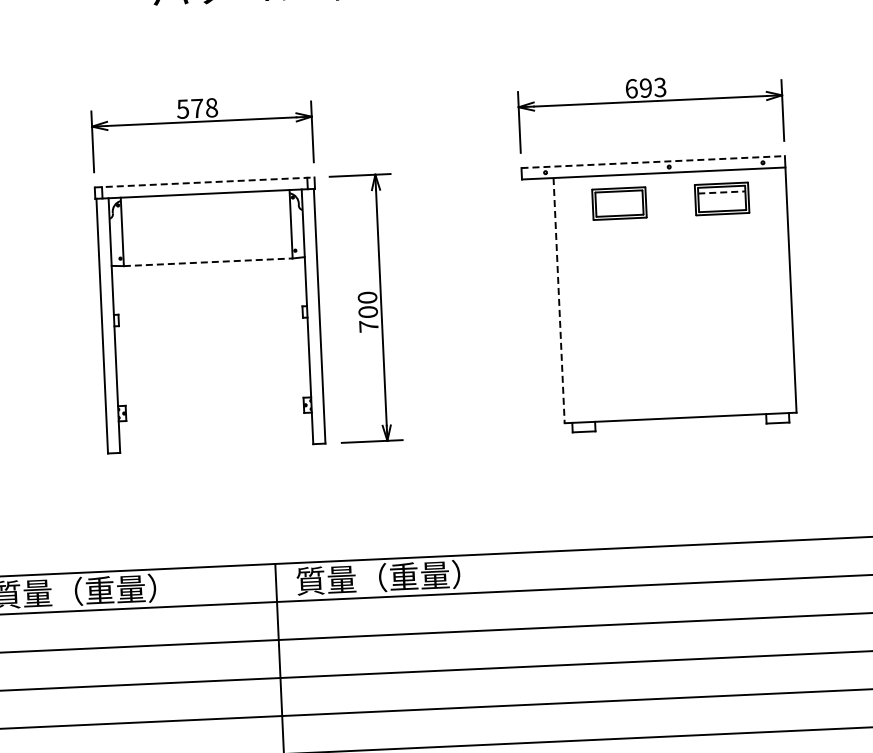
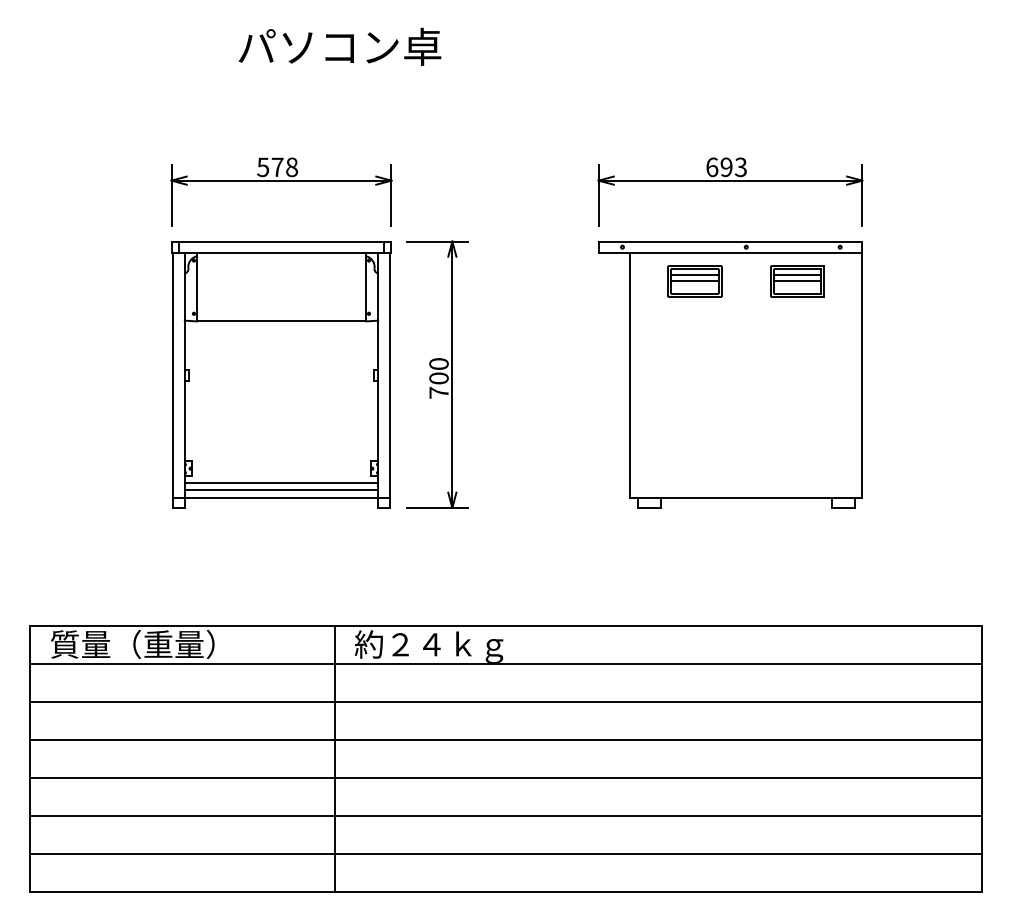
line: (653, 162) -> (730, 241), dashed -> solid
line: (204, 182) -> (281, 241), dashed -> solid
line: (721, 193) -> (797, 275), dashed -> solid
line: (618, 197) -> (694, 275), added
line: (721, 197) -> (797, 280), added
line: (619, 202) -> (694, 280), added
line: (208, 262) -> (281, 321), dashed -> solid
line: (559, 300) -> (630, 375), dashed -> solid
line: (215, 424) -> (281, 483), added
line: (215, 430) -> (281, 489), added
line: (216, 439) -> (281, 498), added
text: (377, 579) -> (436, 645), 質量（重量） -> 約２４ｋｇ

